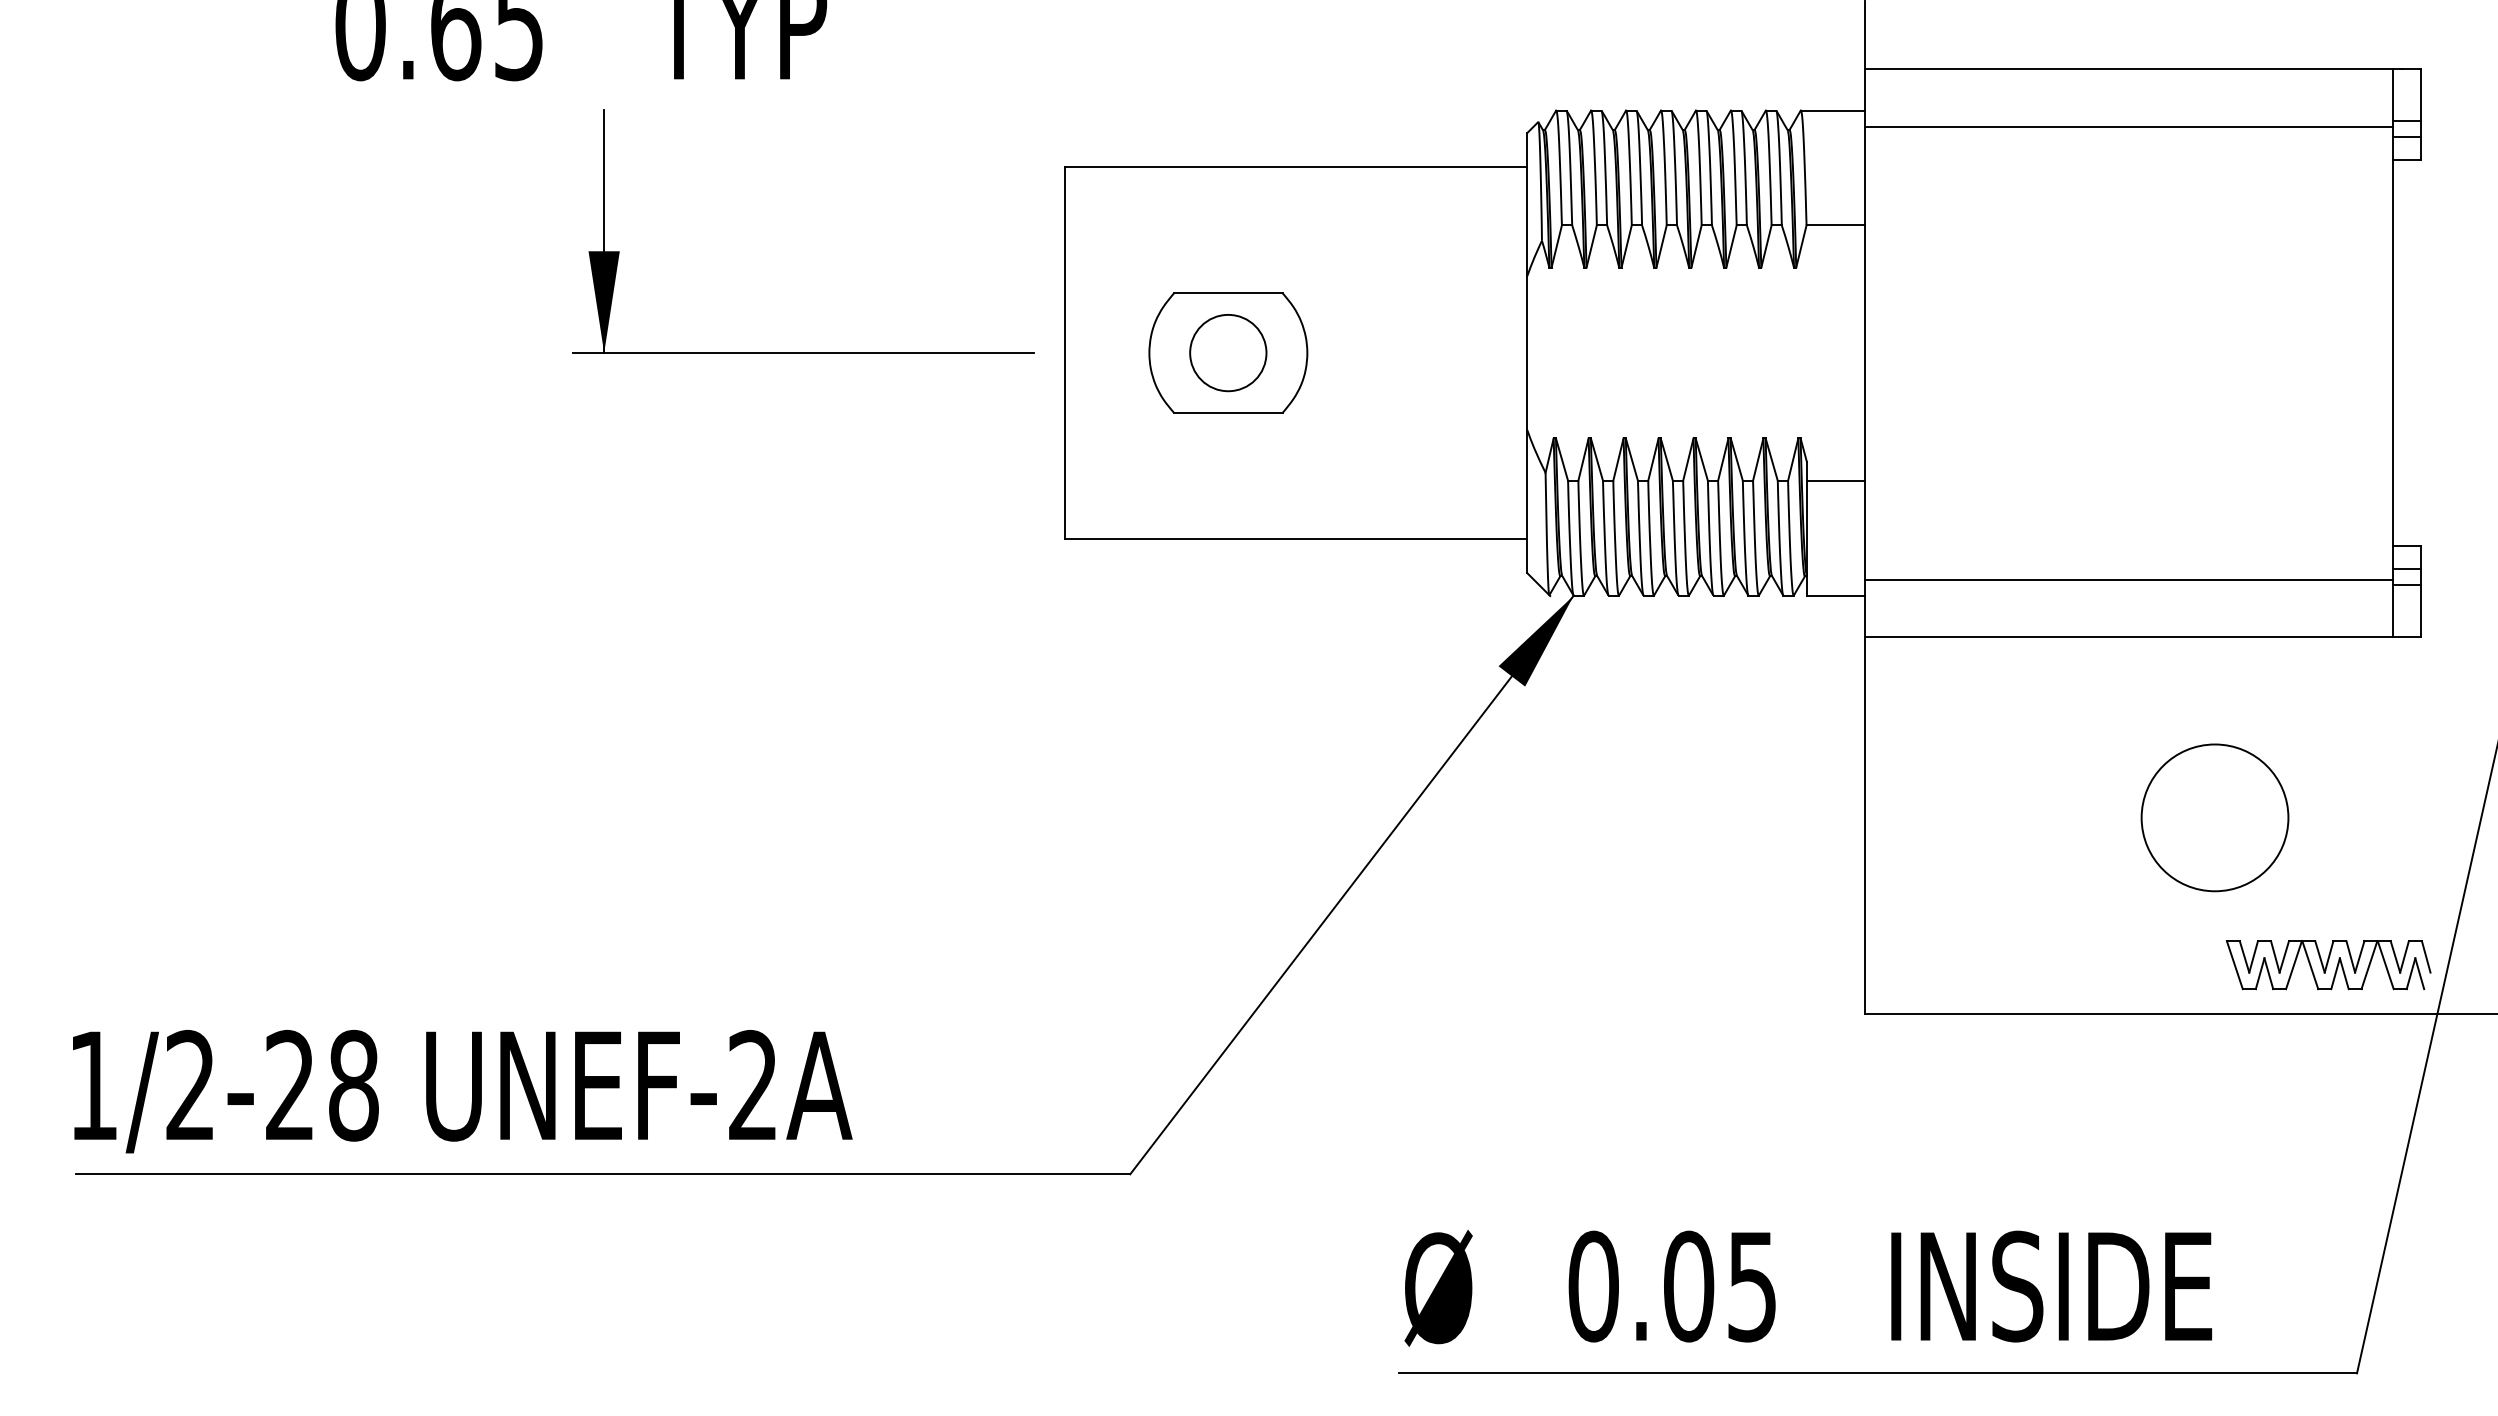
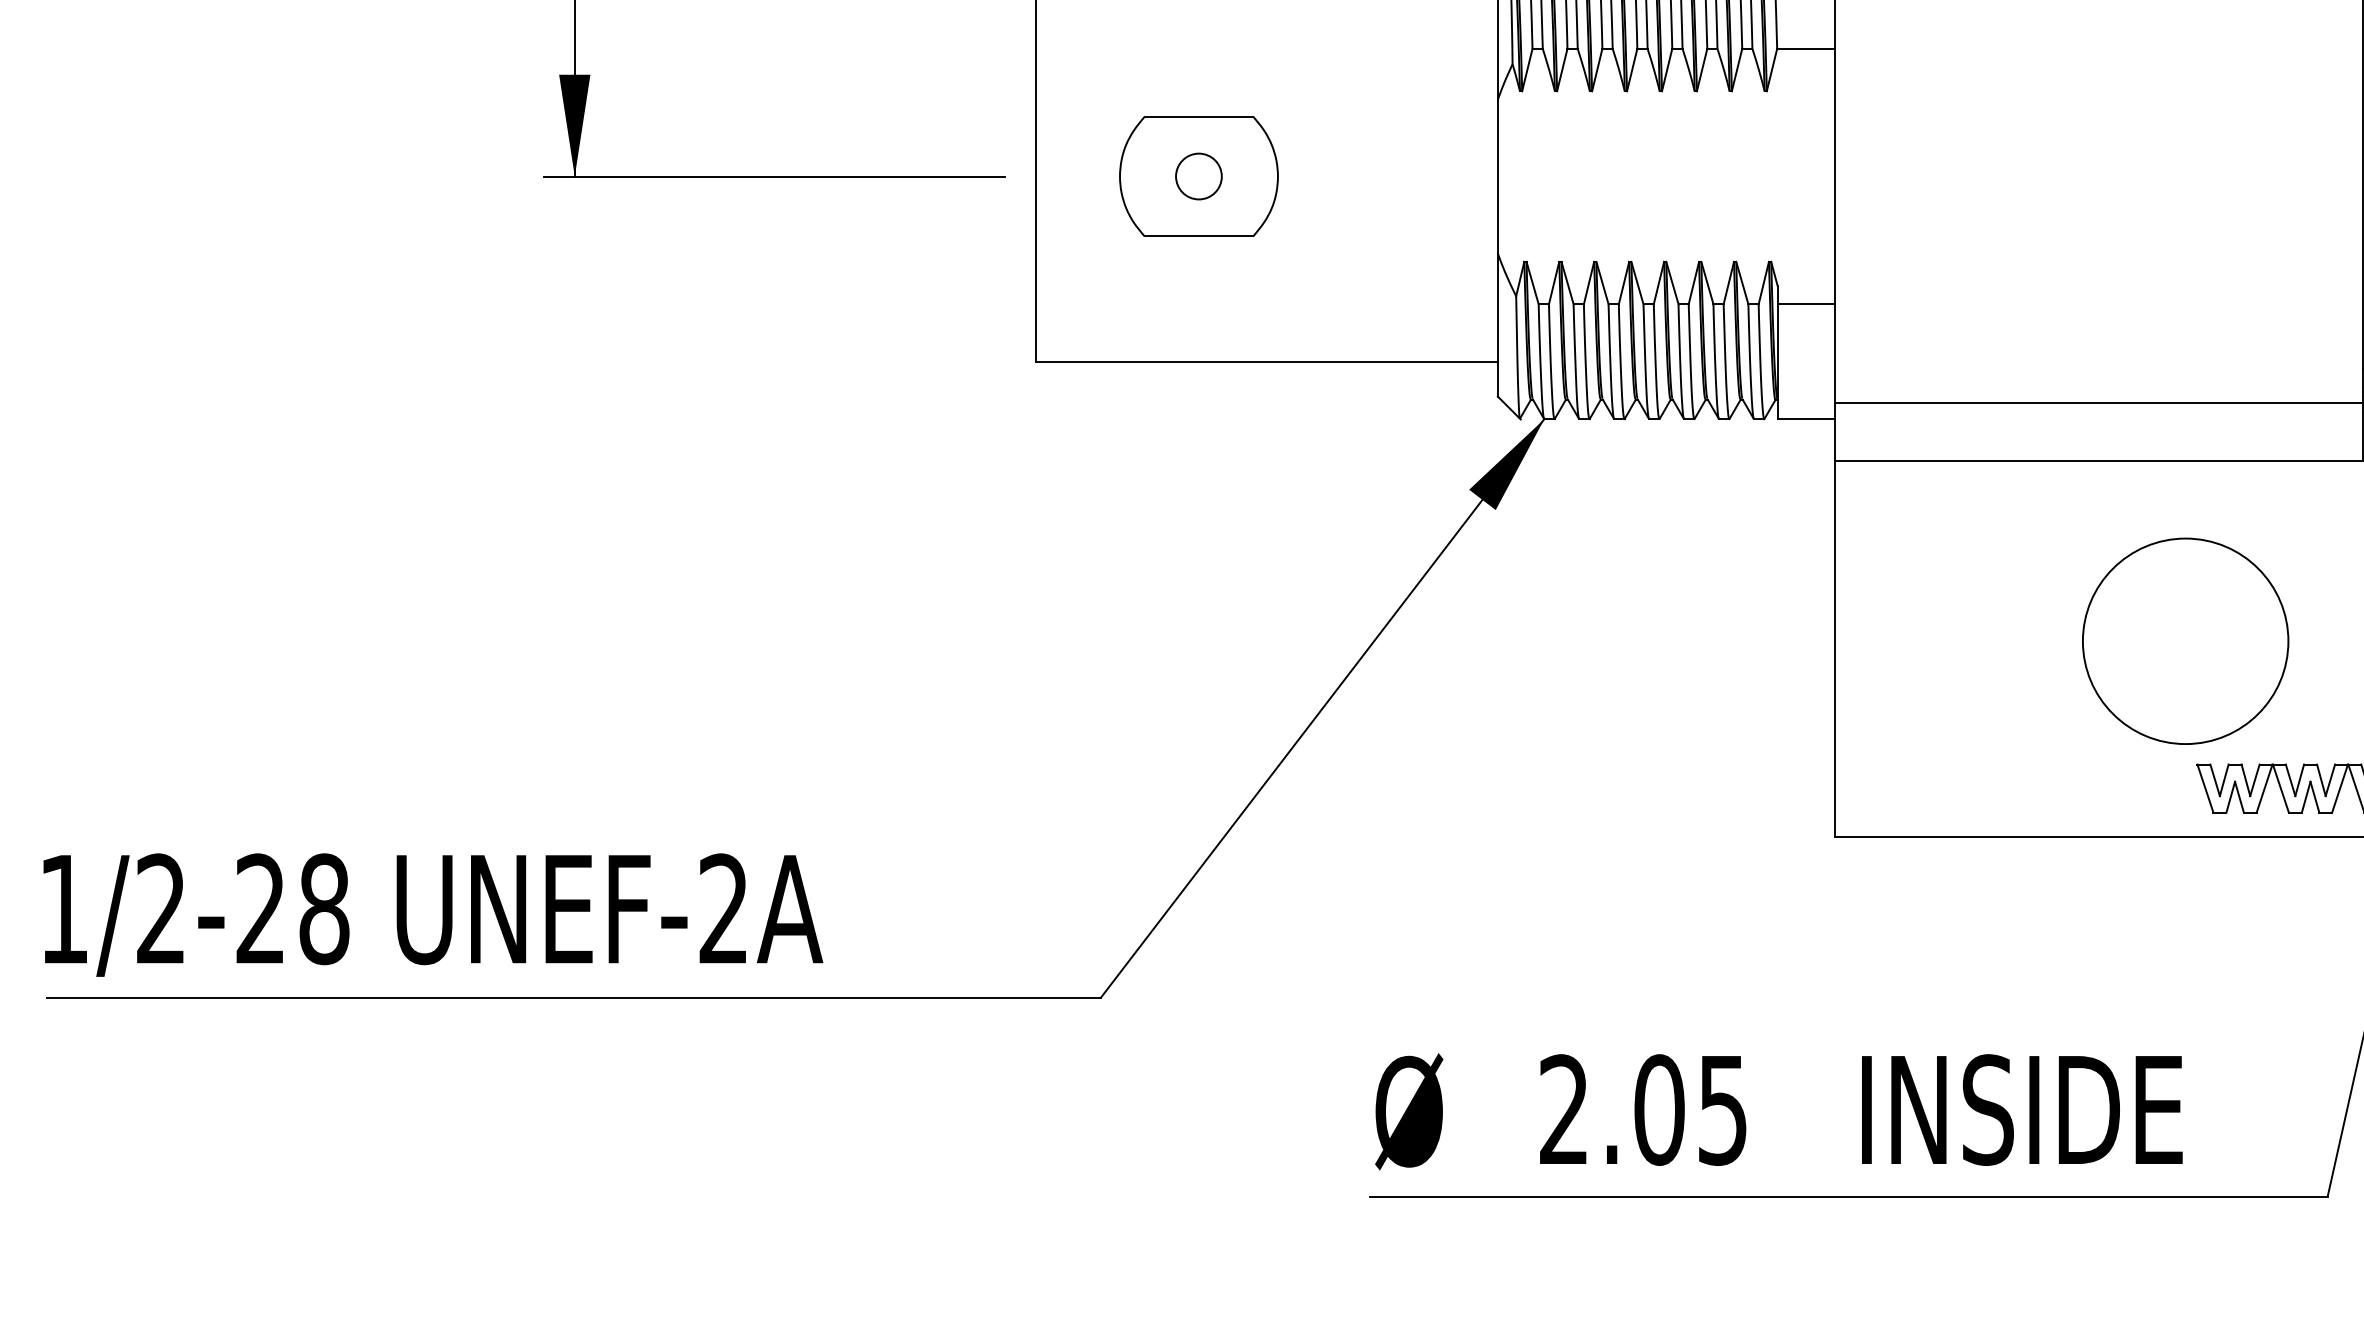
circle: (1228, 352) -> (1199, 175), size x0.6
circle: (2214, 817) -> (2185, 640), size x1.4
text: (1593, 1286) -> (1564, 1109), 0.05 -> 2.05

